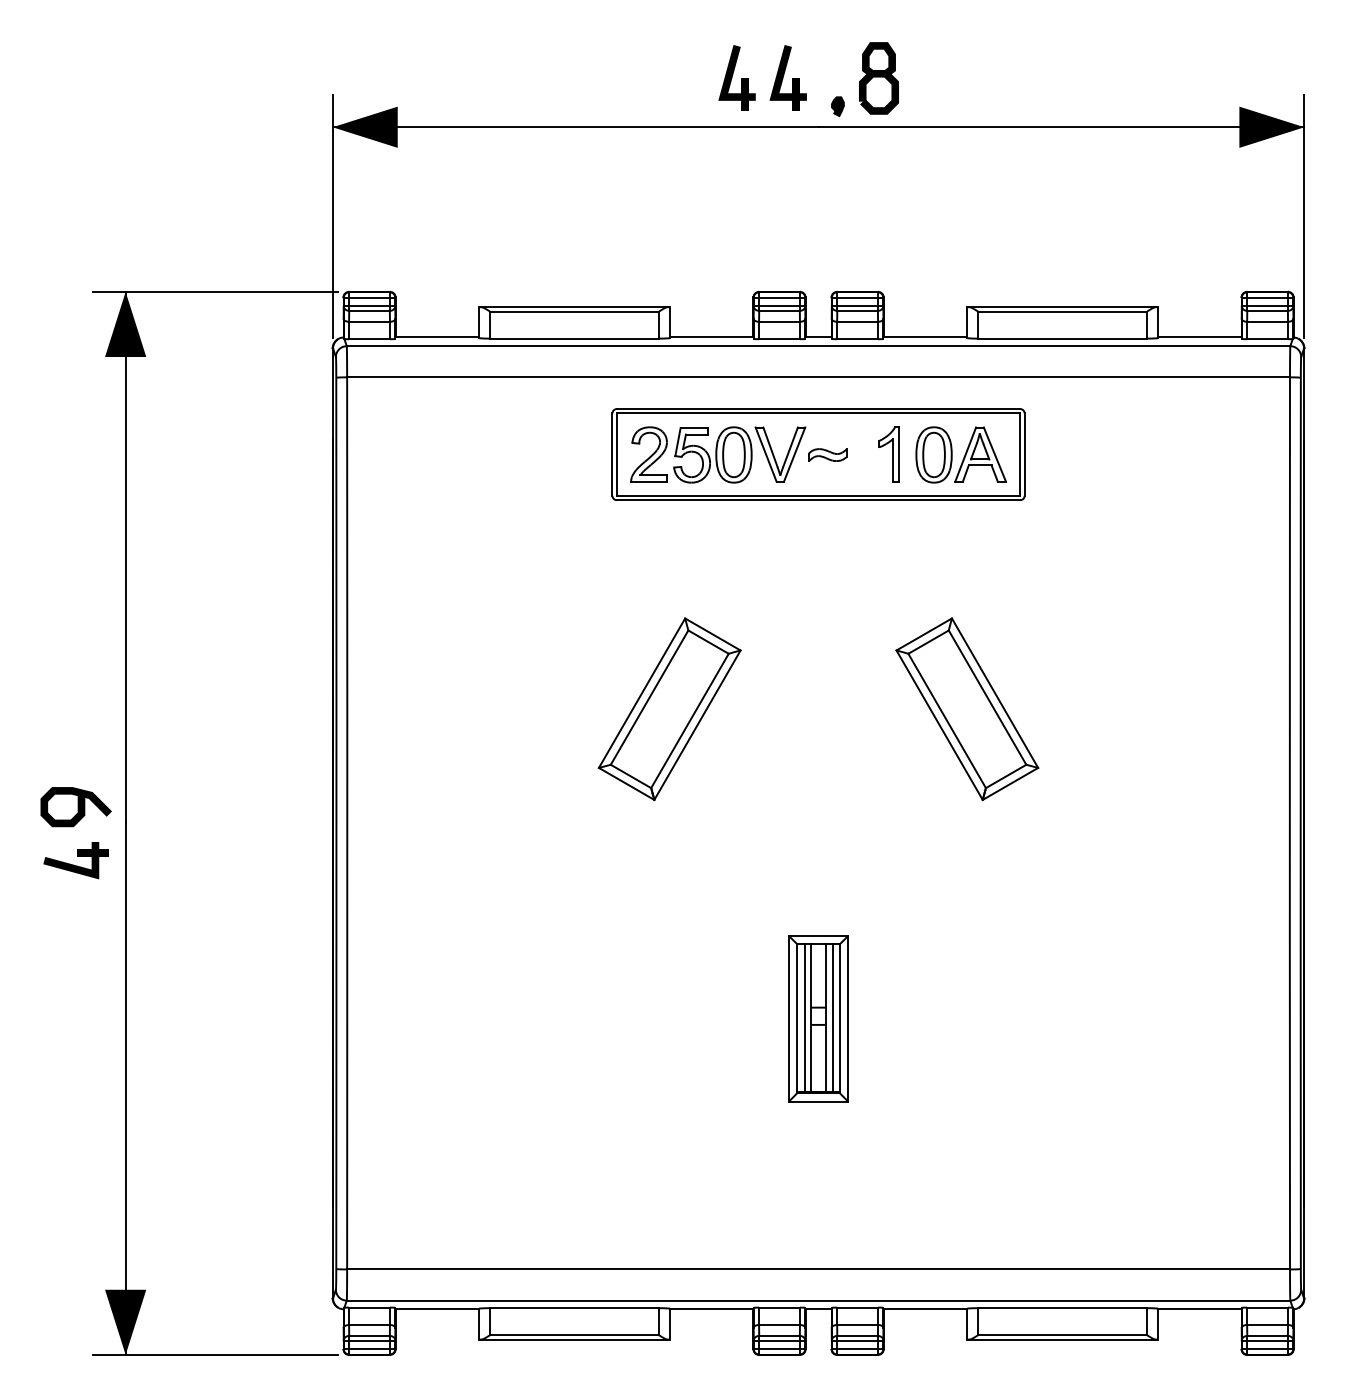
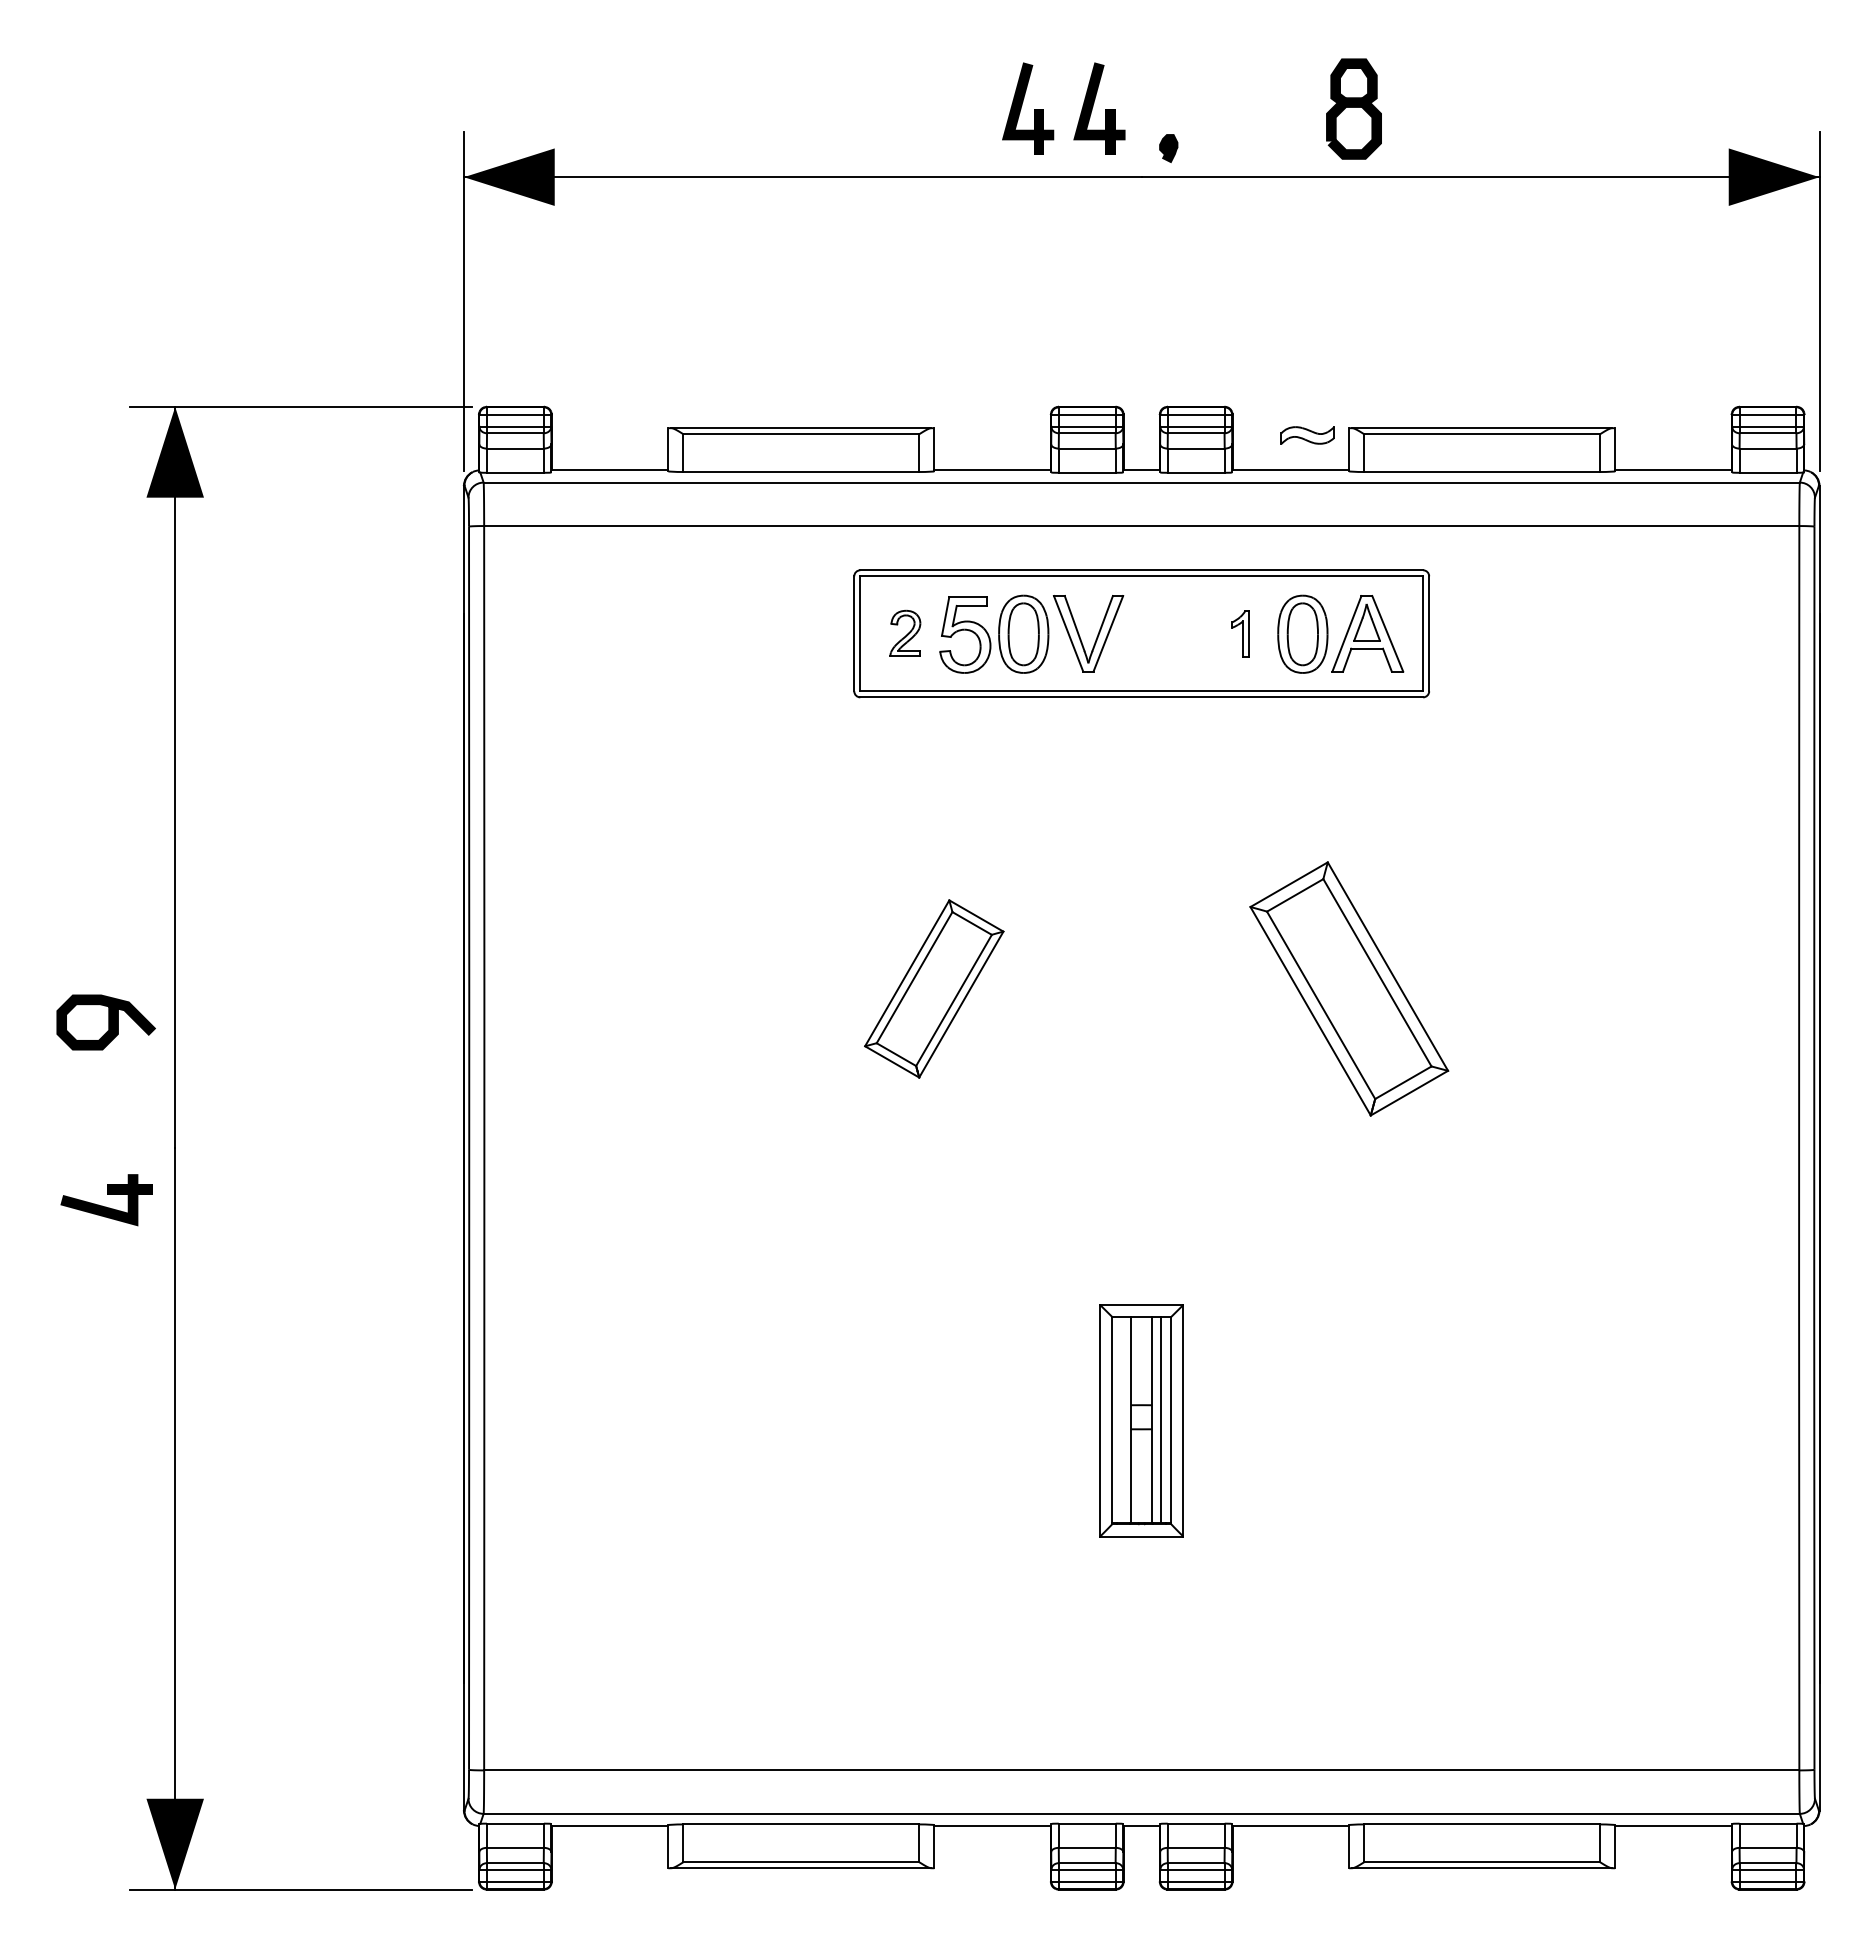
part: (878, 78) -> (1353, 108), moved
part: (649, 454) -> (905, 633), size x0.6
part: (889, 454) -> (1240, 633), size x0.6
part: (827, 455) -> (1307, 435), moved
part: (669, 708) -> (934, 988), size x0.7
curve: (77, 807) -> (108, 1022), moved
line: (804, 1017) -> (1122, 1419), removed

